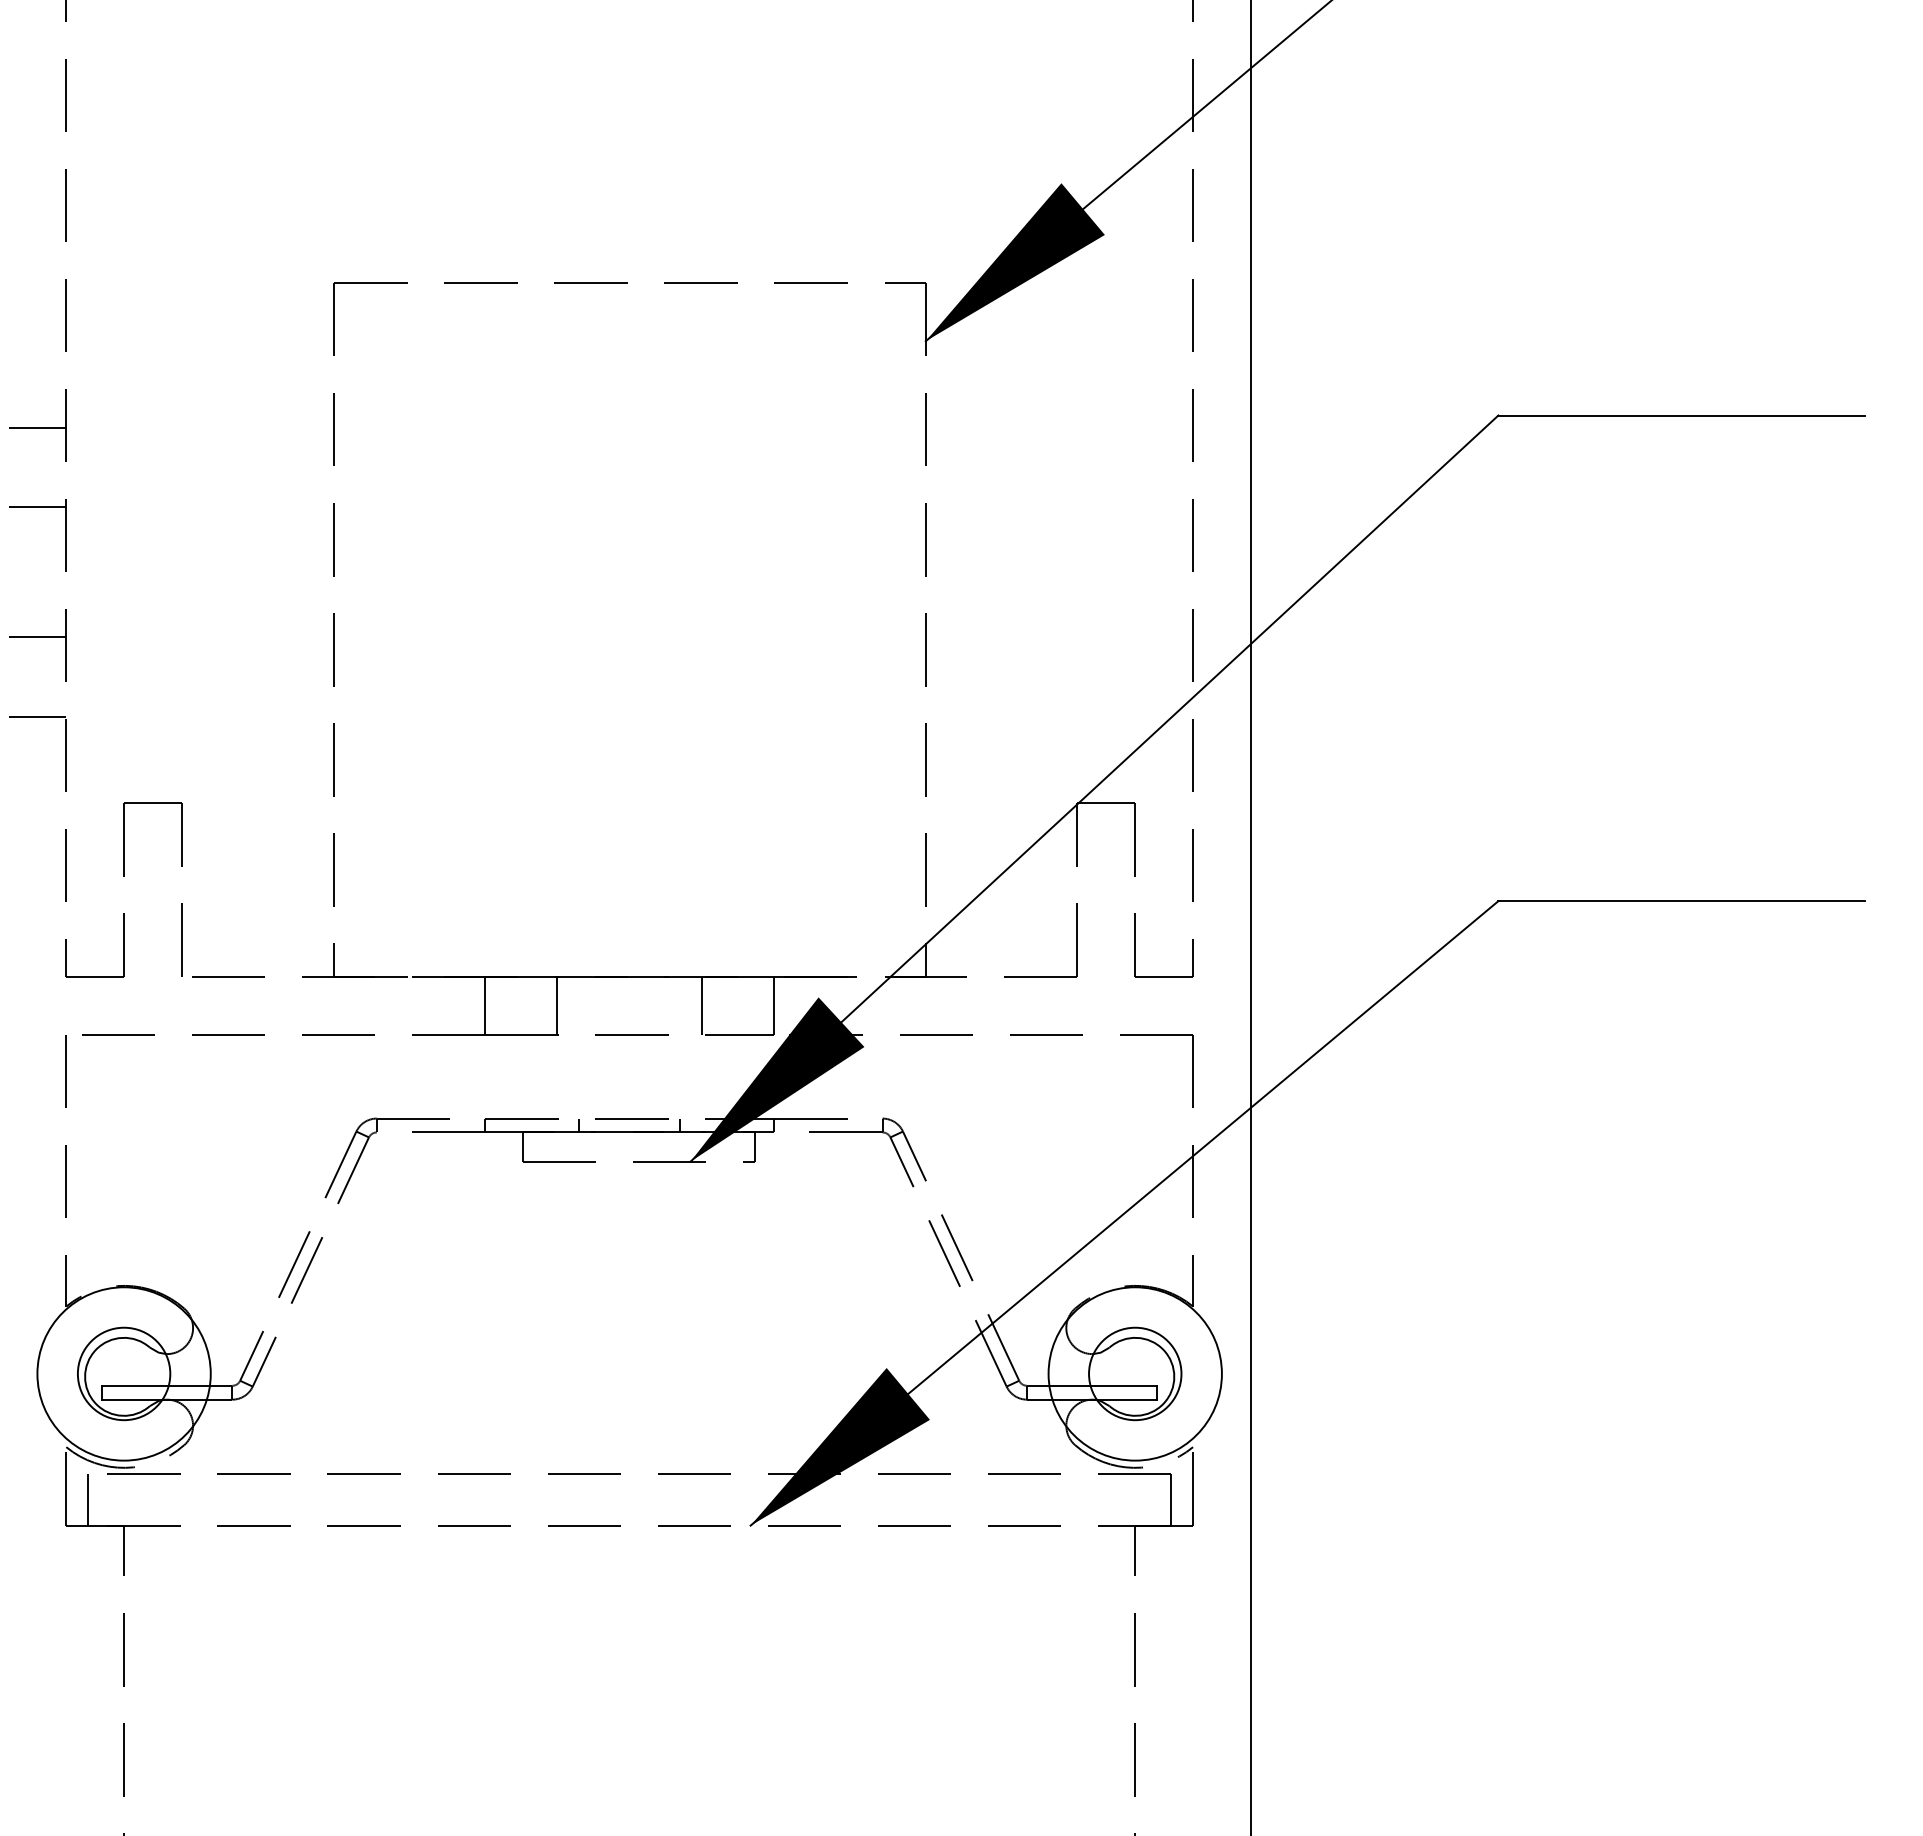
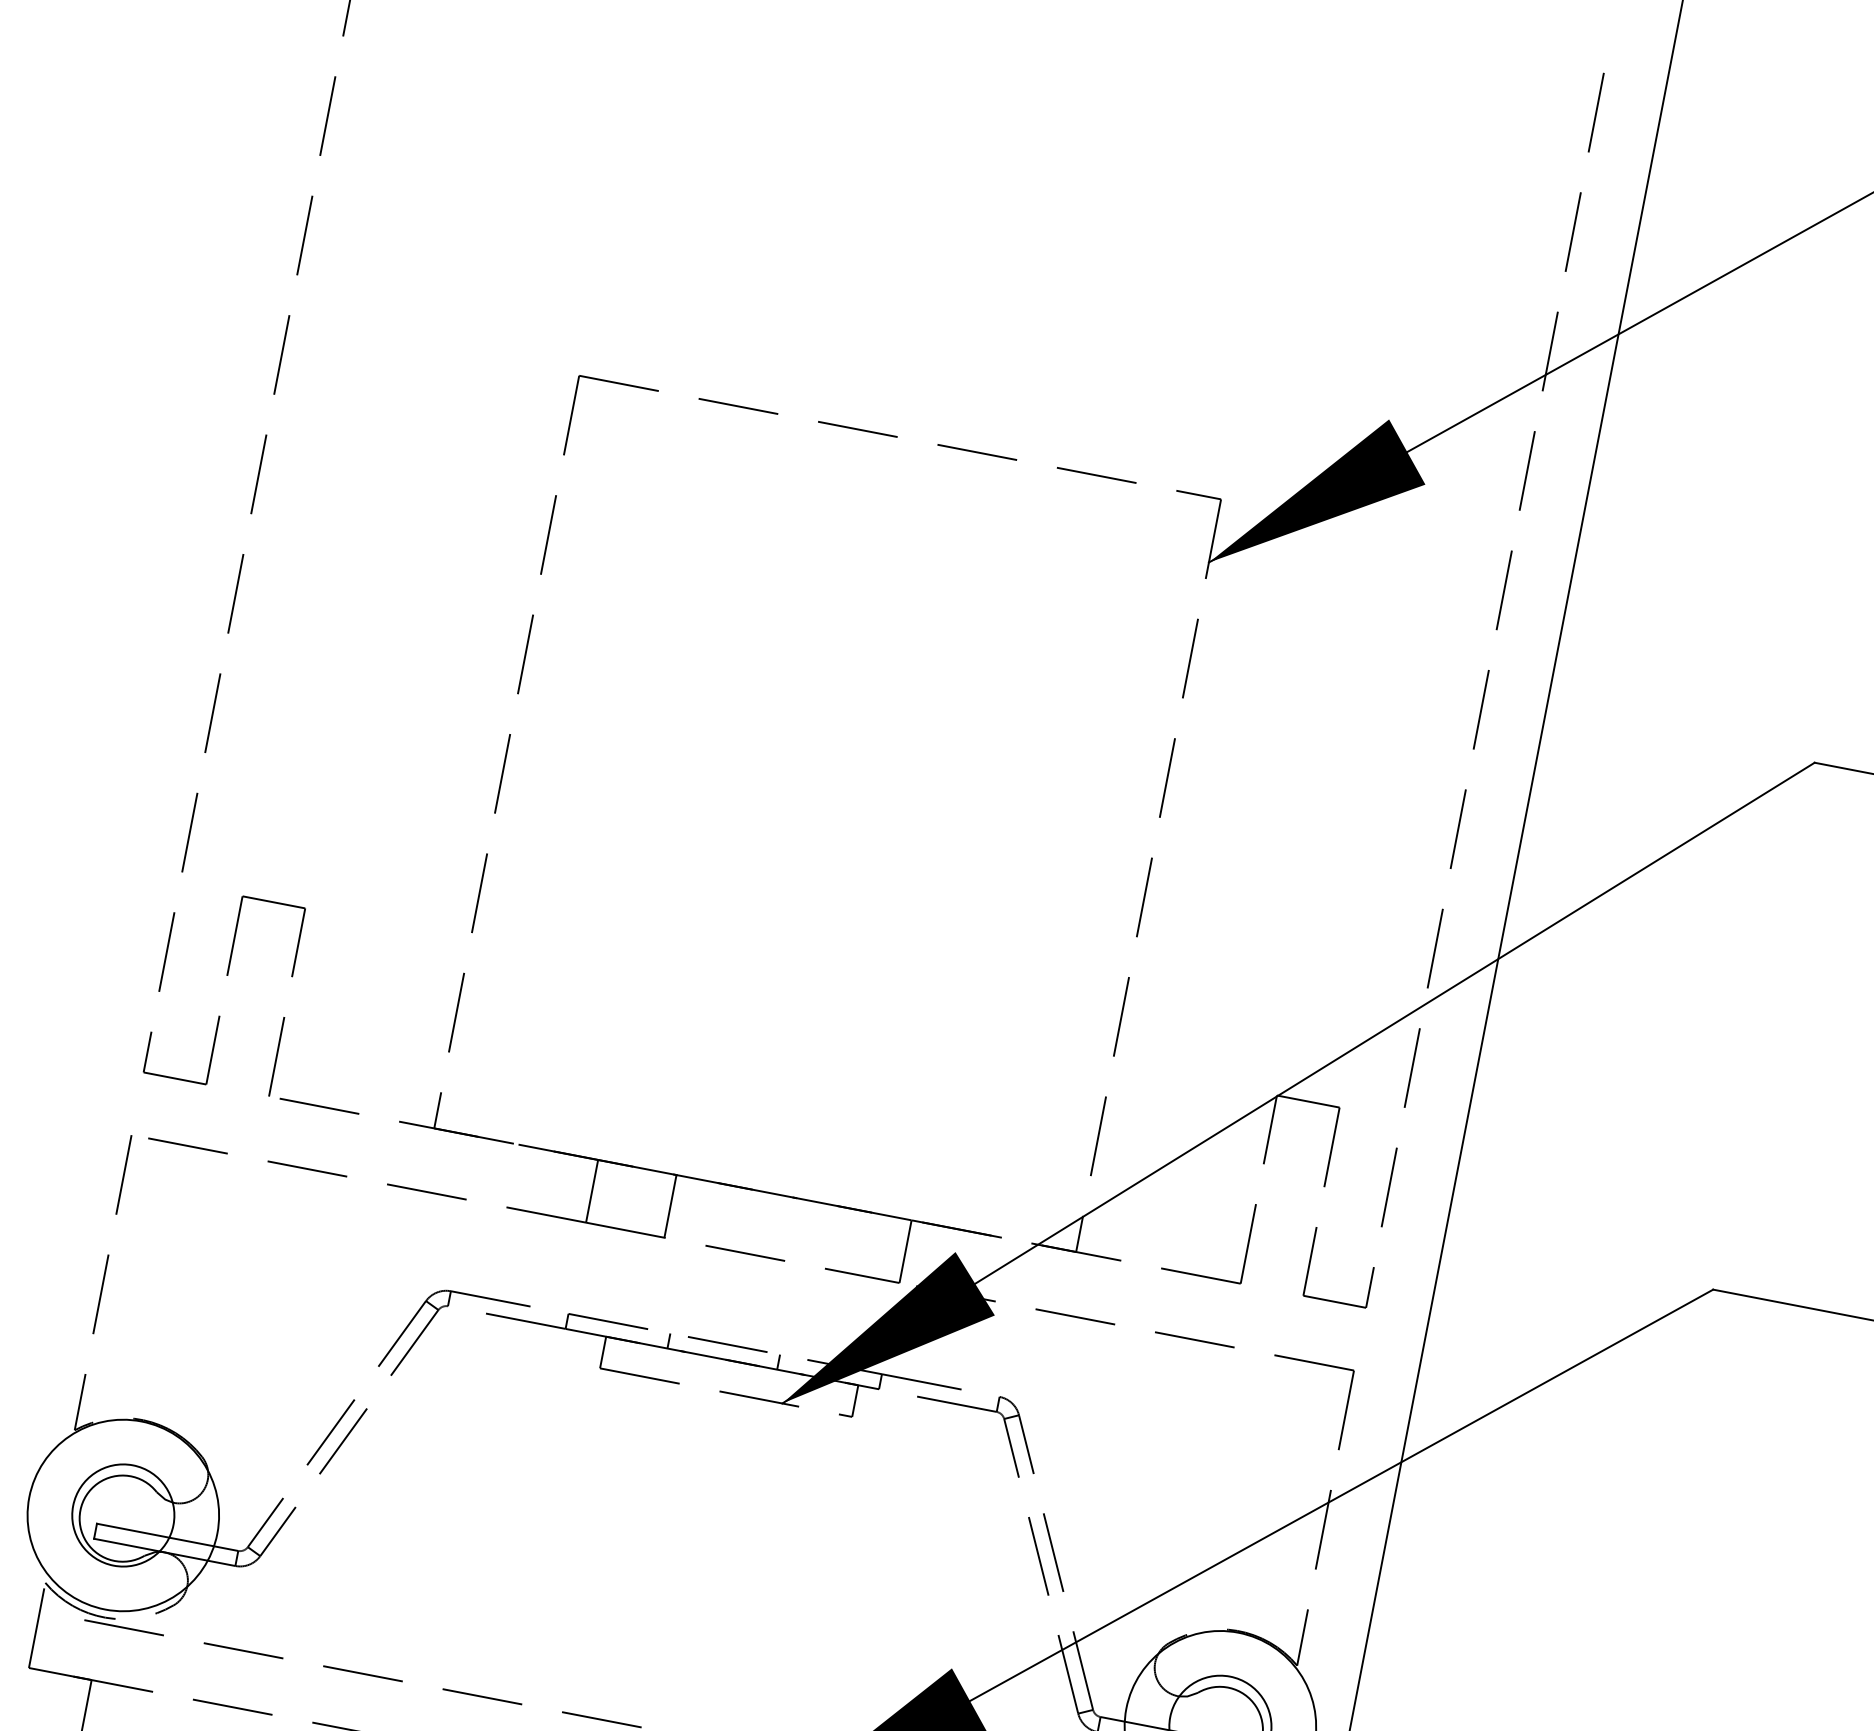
line: (37, 427) -> (227, 470), removed
line: (37, 507) -> (210, 557), removed
line: (37, 637) -> (183, 698), removed
line: (37, 716) -> (166, 784), removed
line: (701, 1005) -> (826, 1236), removed
line: (87, 1499) -> (57, 1644), removed

